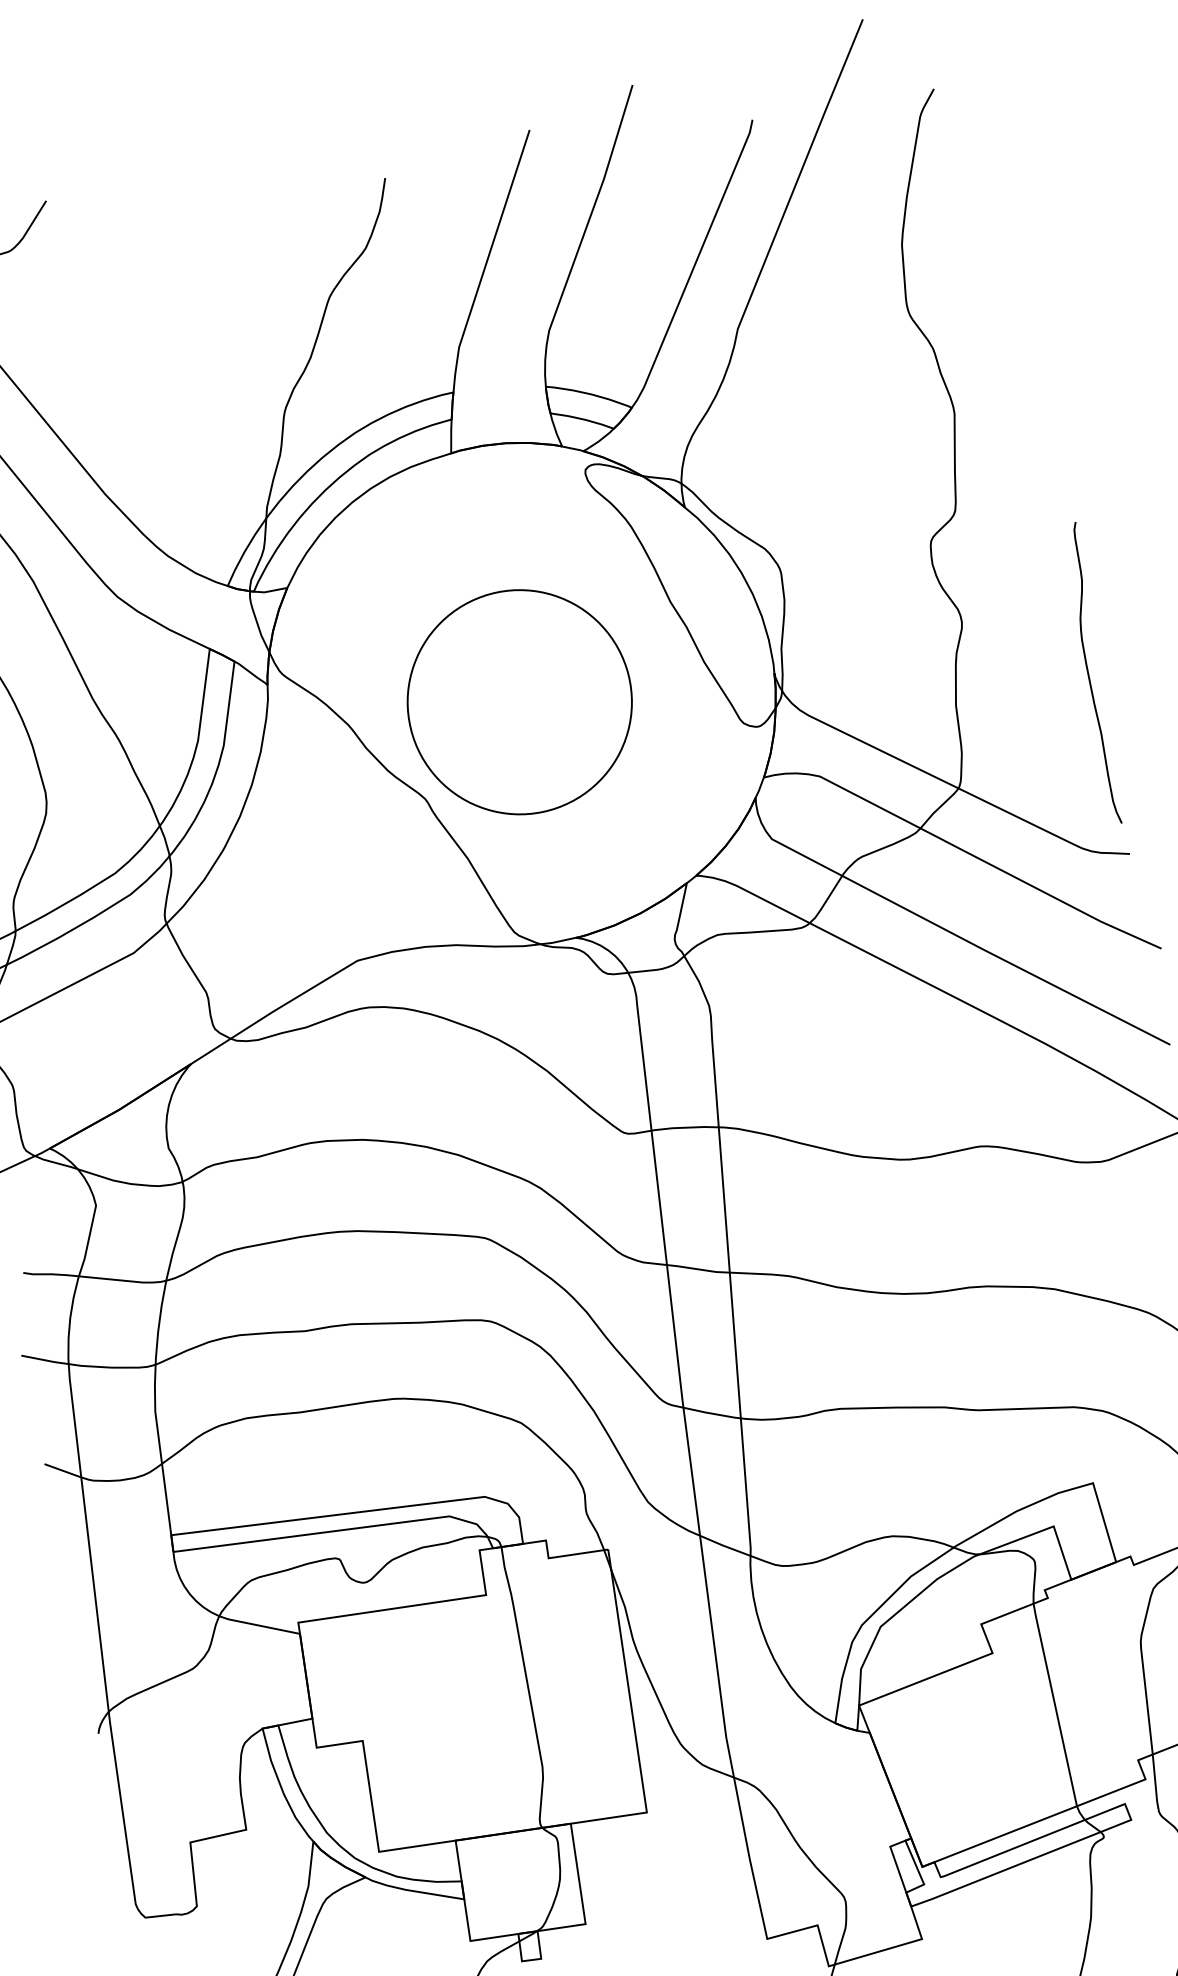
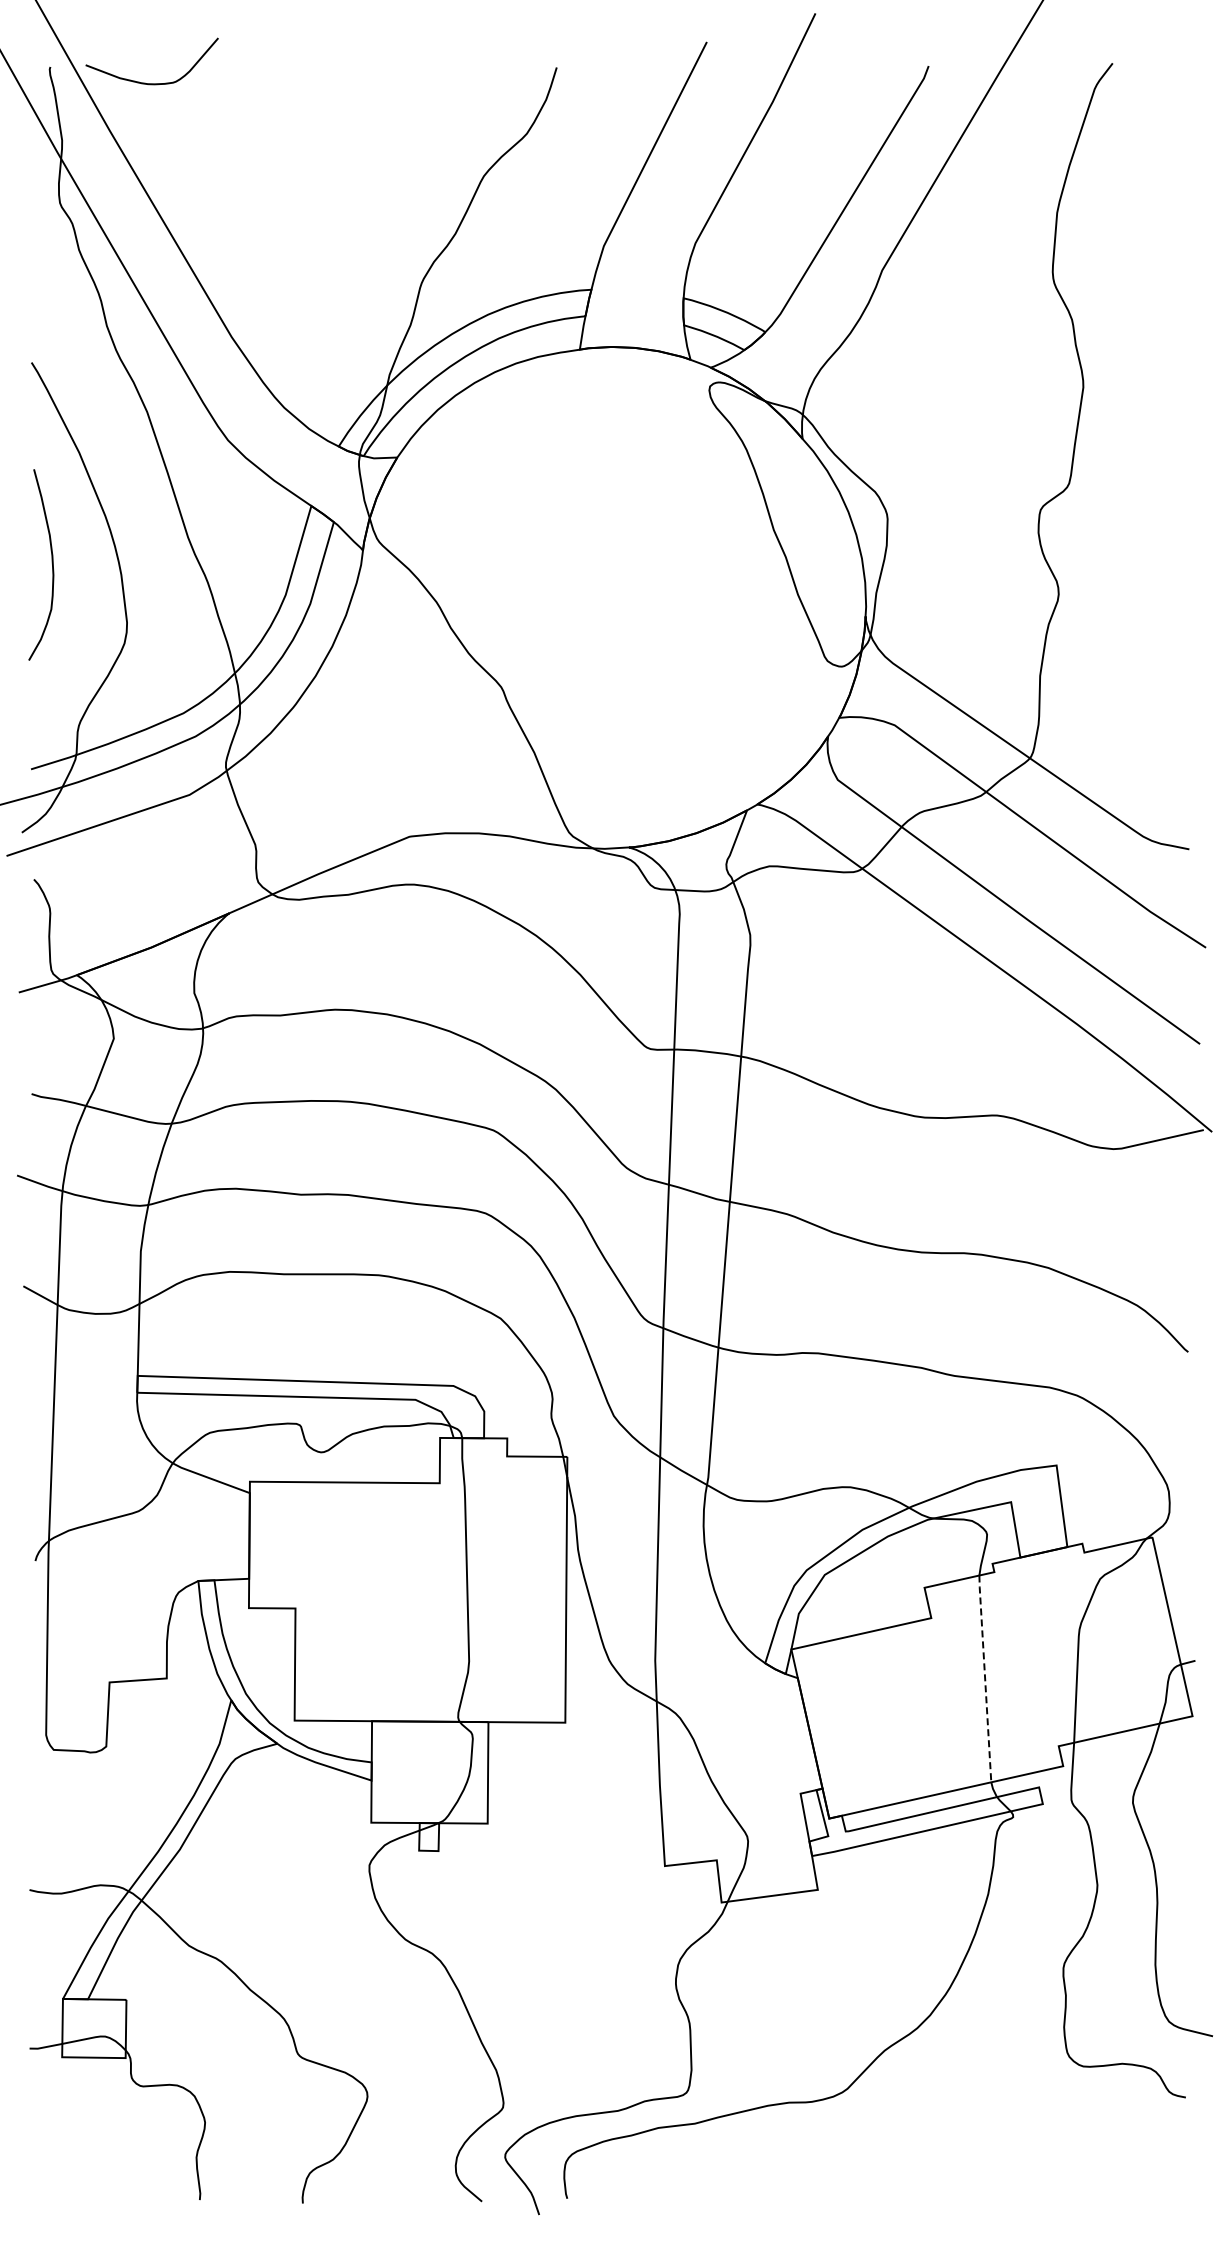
curve: (1089, 674) -> (1176, 665), removed
part: (519, 702) -> (609, 606), removed
line: (1055, 1704) -> (985, 1678), solid -> dashed

